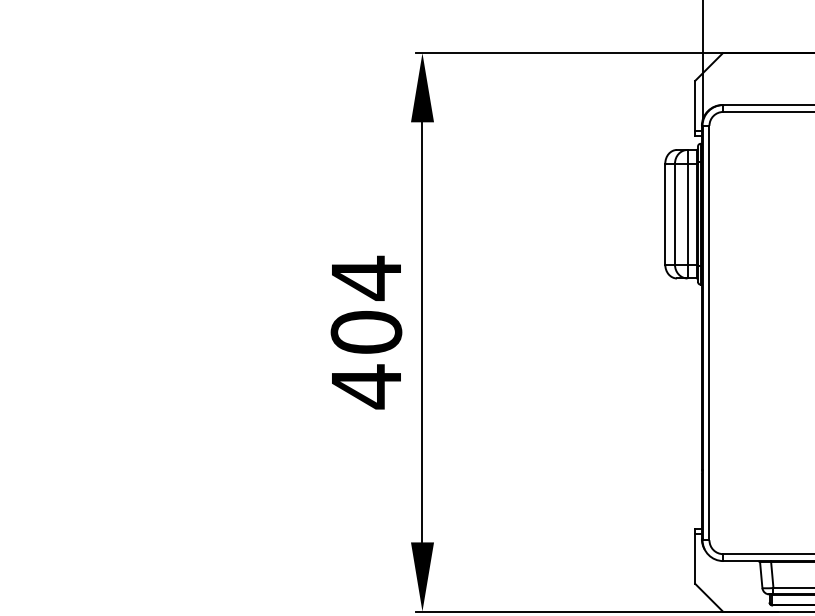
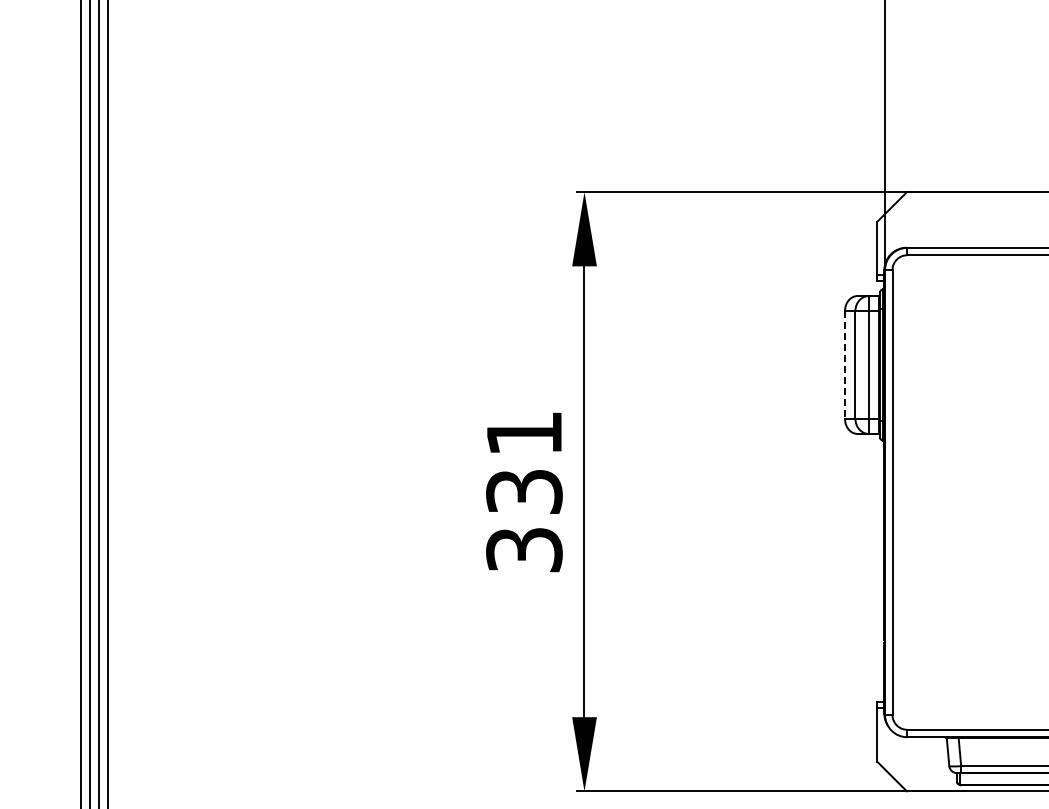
line: (665, 214) -> (845, 365), solid -> dashed
text: (366, 332) -> (524, 491), 404 -> 331

